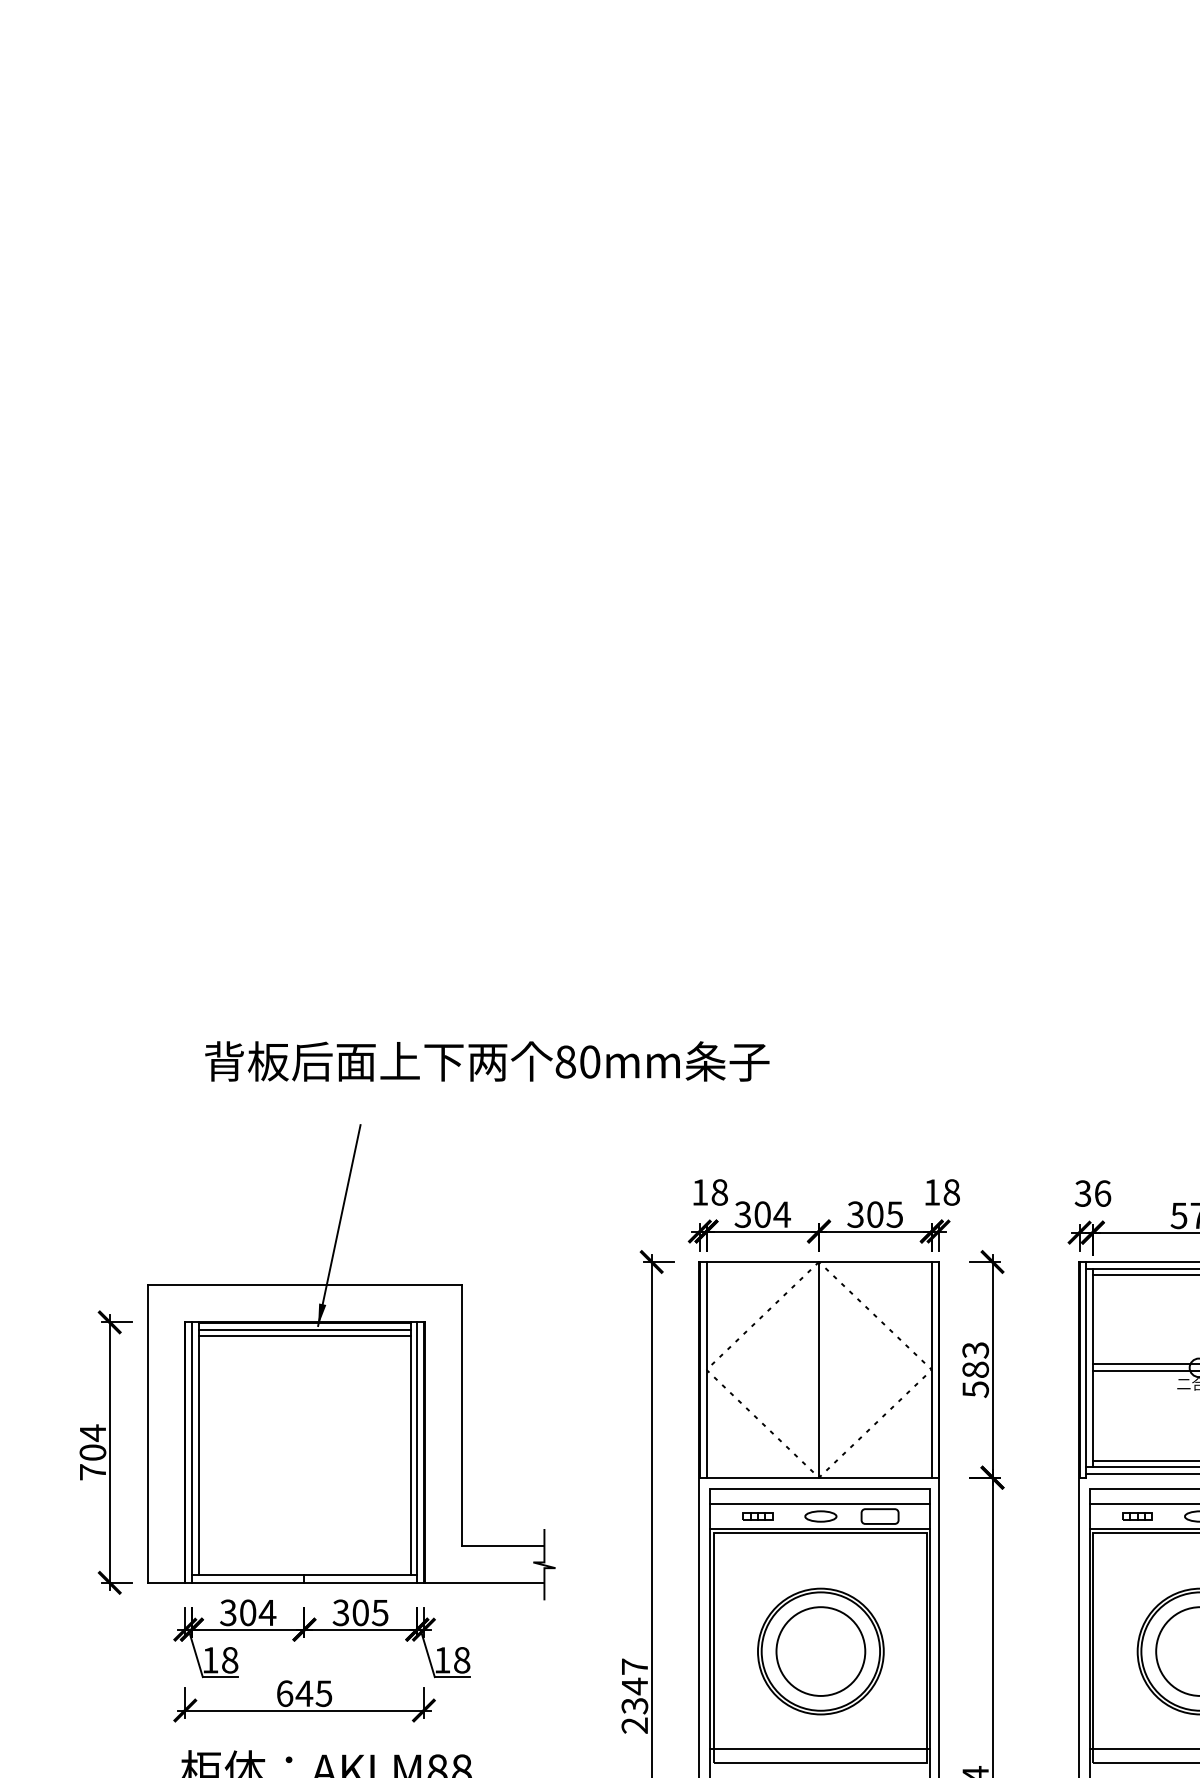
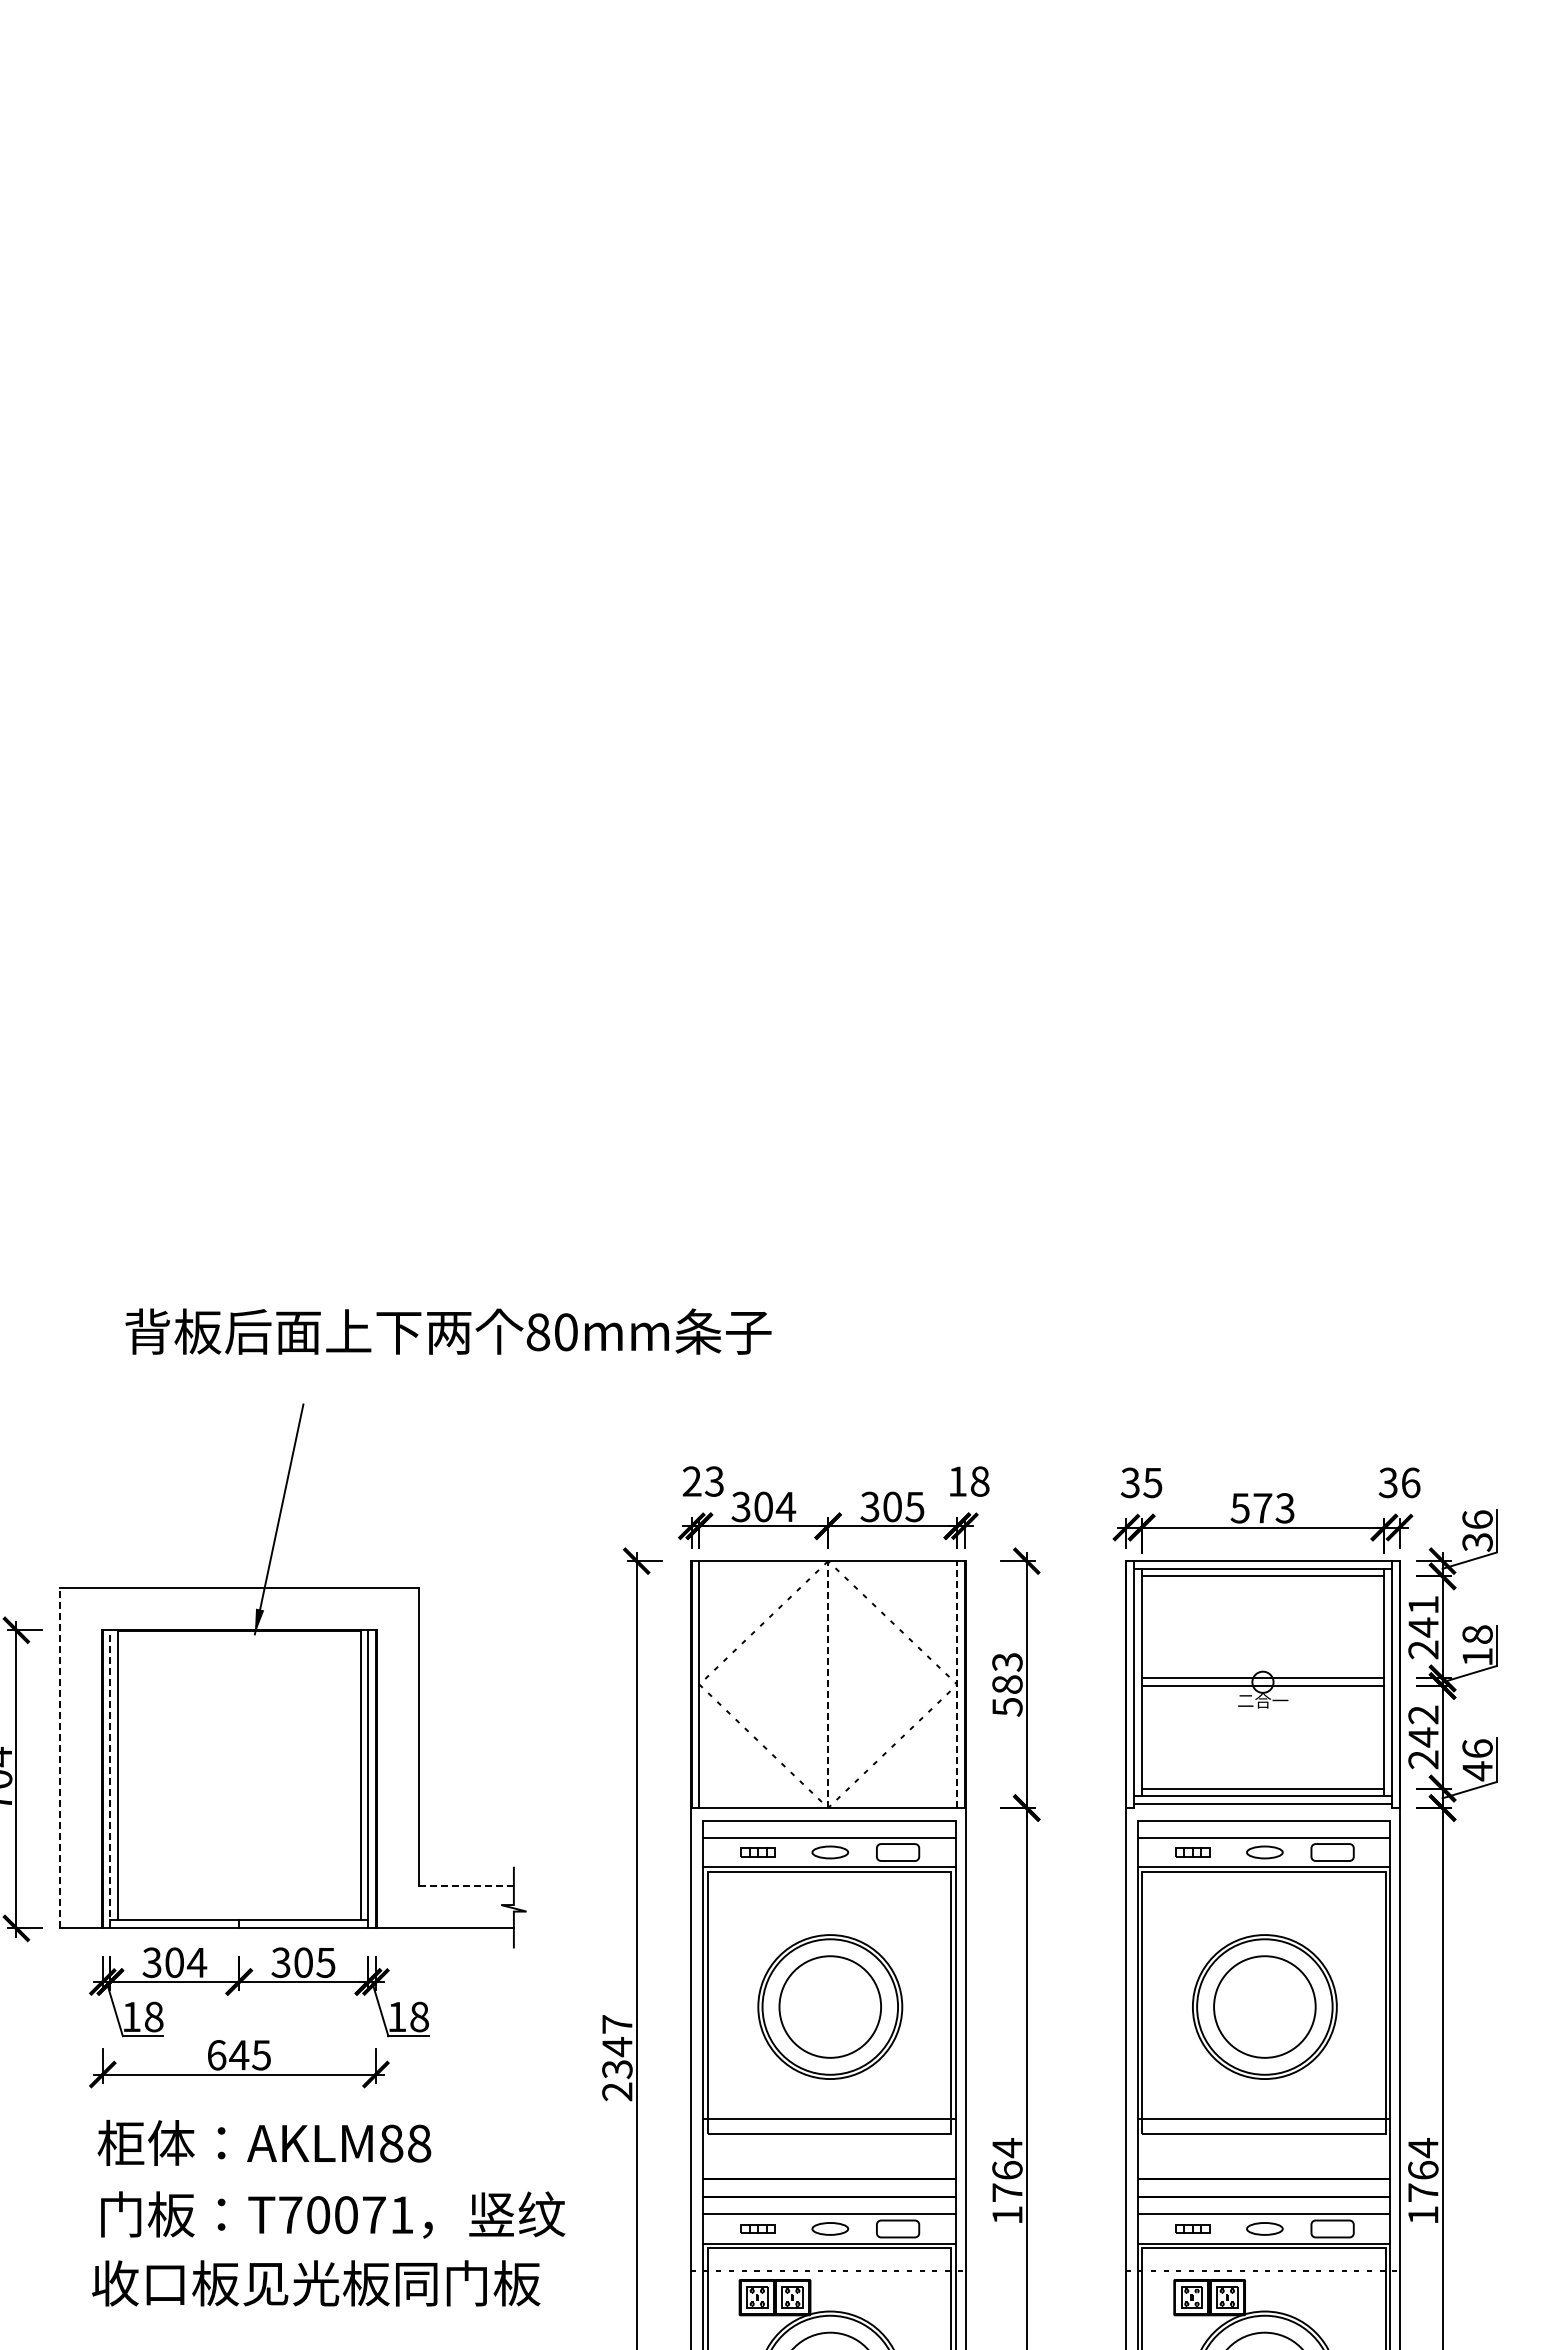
text: (709, 1192) -> (702, 1481), 18 -> 23
text: (1102, 1193) -> (1152, 1482), 36 -> 35
line: (304, 1329) -> (239, 1638), removed
line: (304, 1336) -> (239, 1646), removed
line: (819, 1369) -> (828, 1684), solid -> dashed
line: (932, 1369) -> (957, 1684), solid -> dashed
line: (147, 1433) -> (59, 1757), solid -> dashed
line: (191, 1451) -> (110, 1778), solid -> dashed
line: (503, 1546) -> (467, 1886), solid -> dashed

